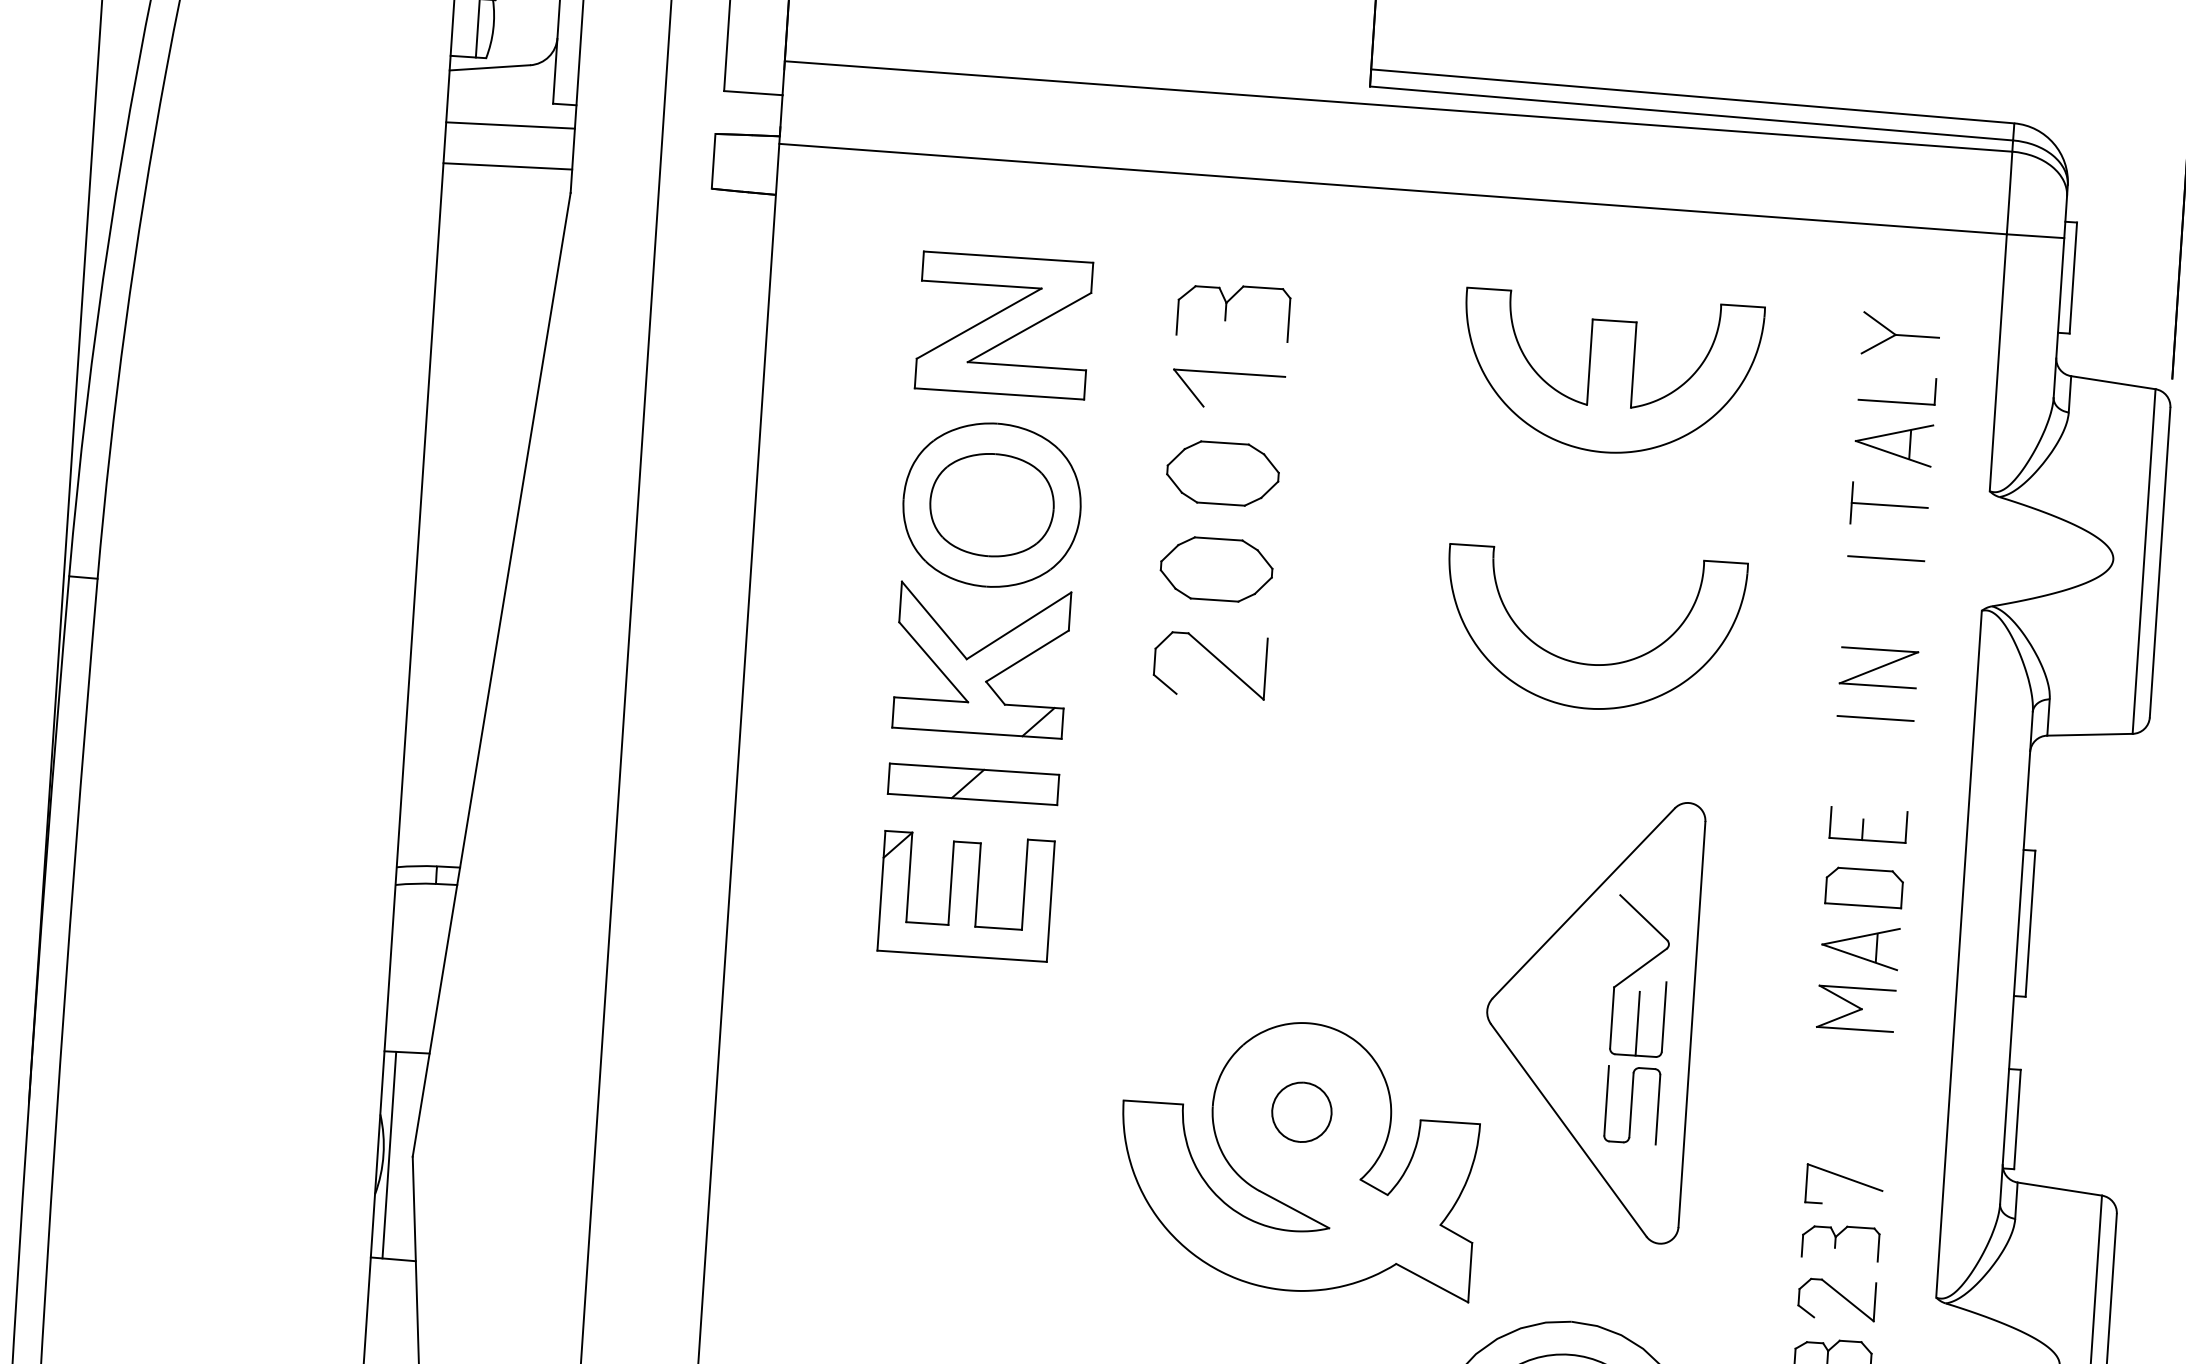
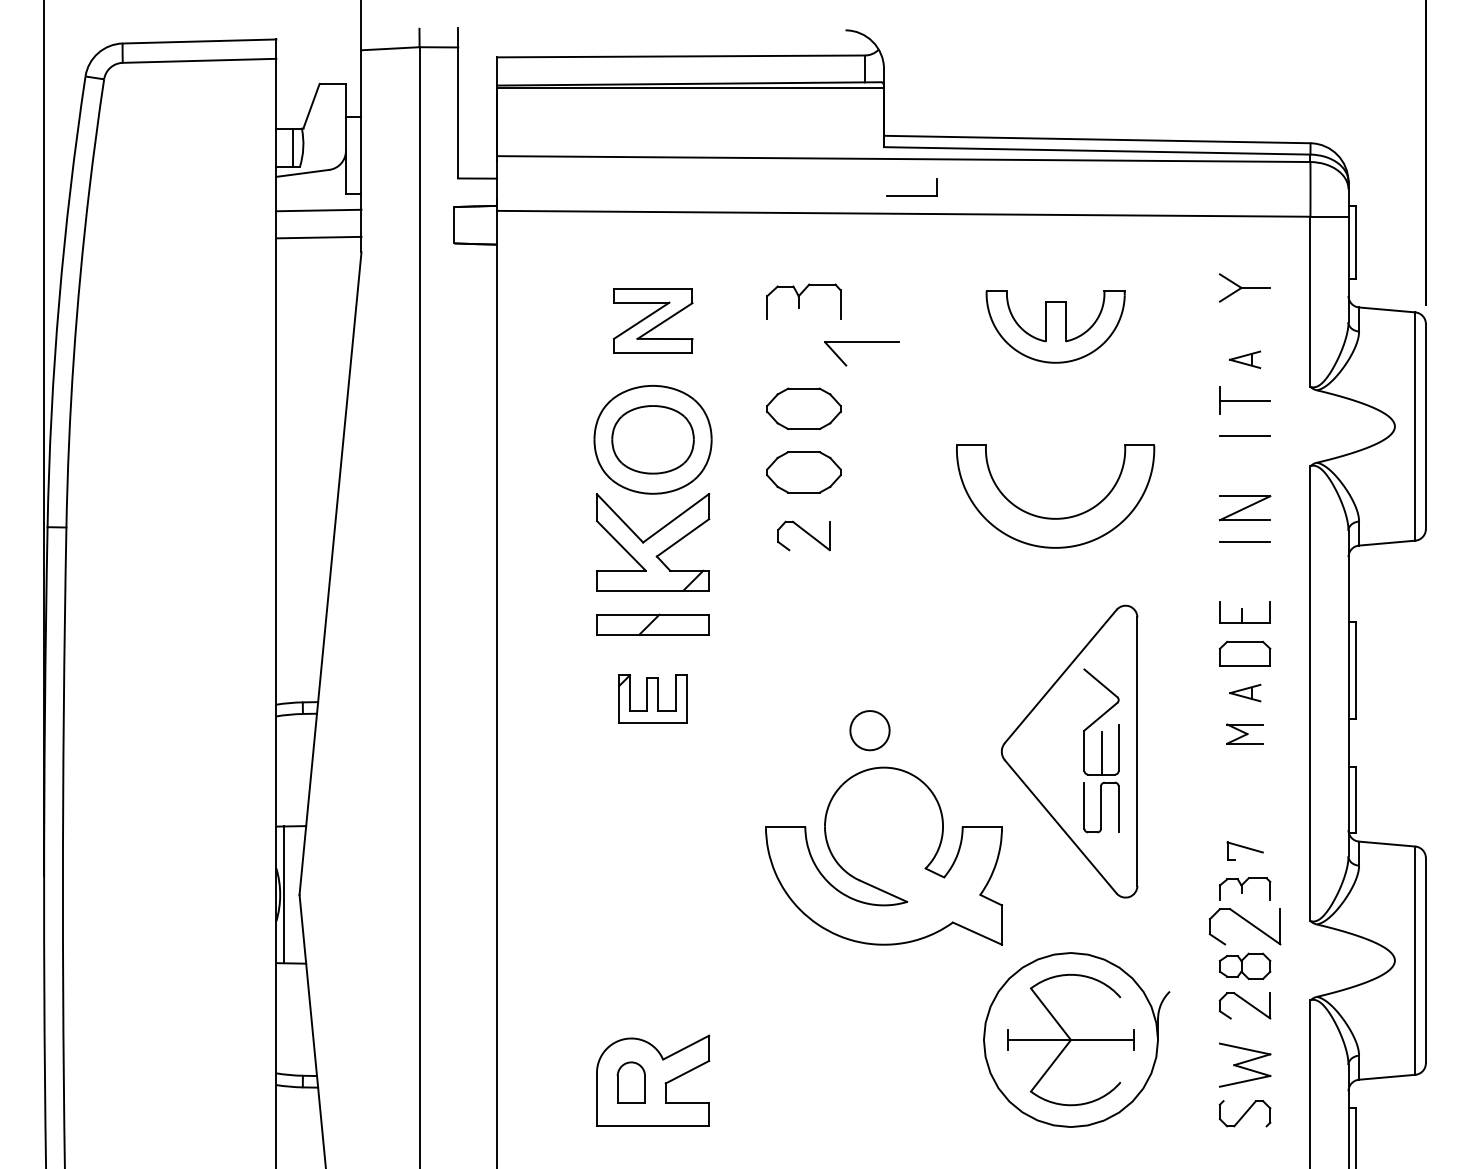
part: (1004, 325) -> (653, 320), size x0.7
part: (1228, 373) -> (861, 342), moved
part: (1610, 374) -> (1055, 326), size x0.7
part: (1895, 400) -> (911, 195), moved
part: (1892, 443) -> (1244, 359), size x0.6
part: (1209, 664) -> (803, 535), size x0.7
part: (965, 895) -> (652, 698), size x0.6
part: (1861, 946) -> (1245, 692), size x0.6
part: (1855, 1007) -> (1244, 733), size x0.7
part: (1301, 1112) -> (869, 730), moved
part: (1845, 1184) -> (1245, 850), size x0.7
part: (1836, 1299) -> (1244, 926), size x1.4

